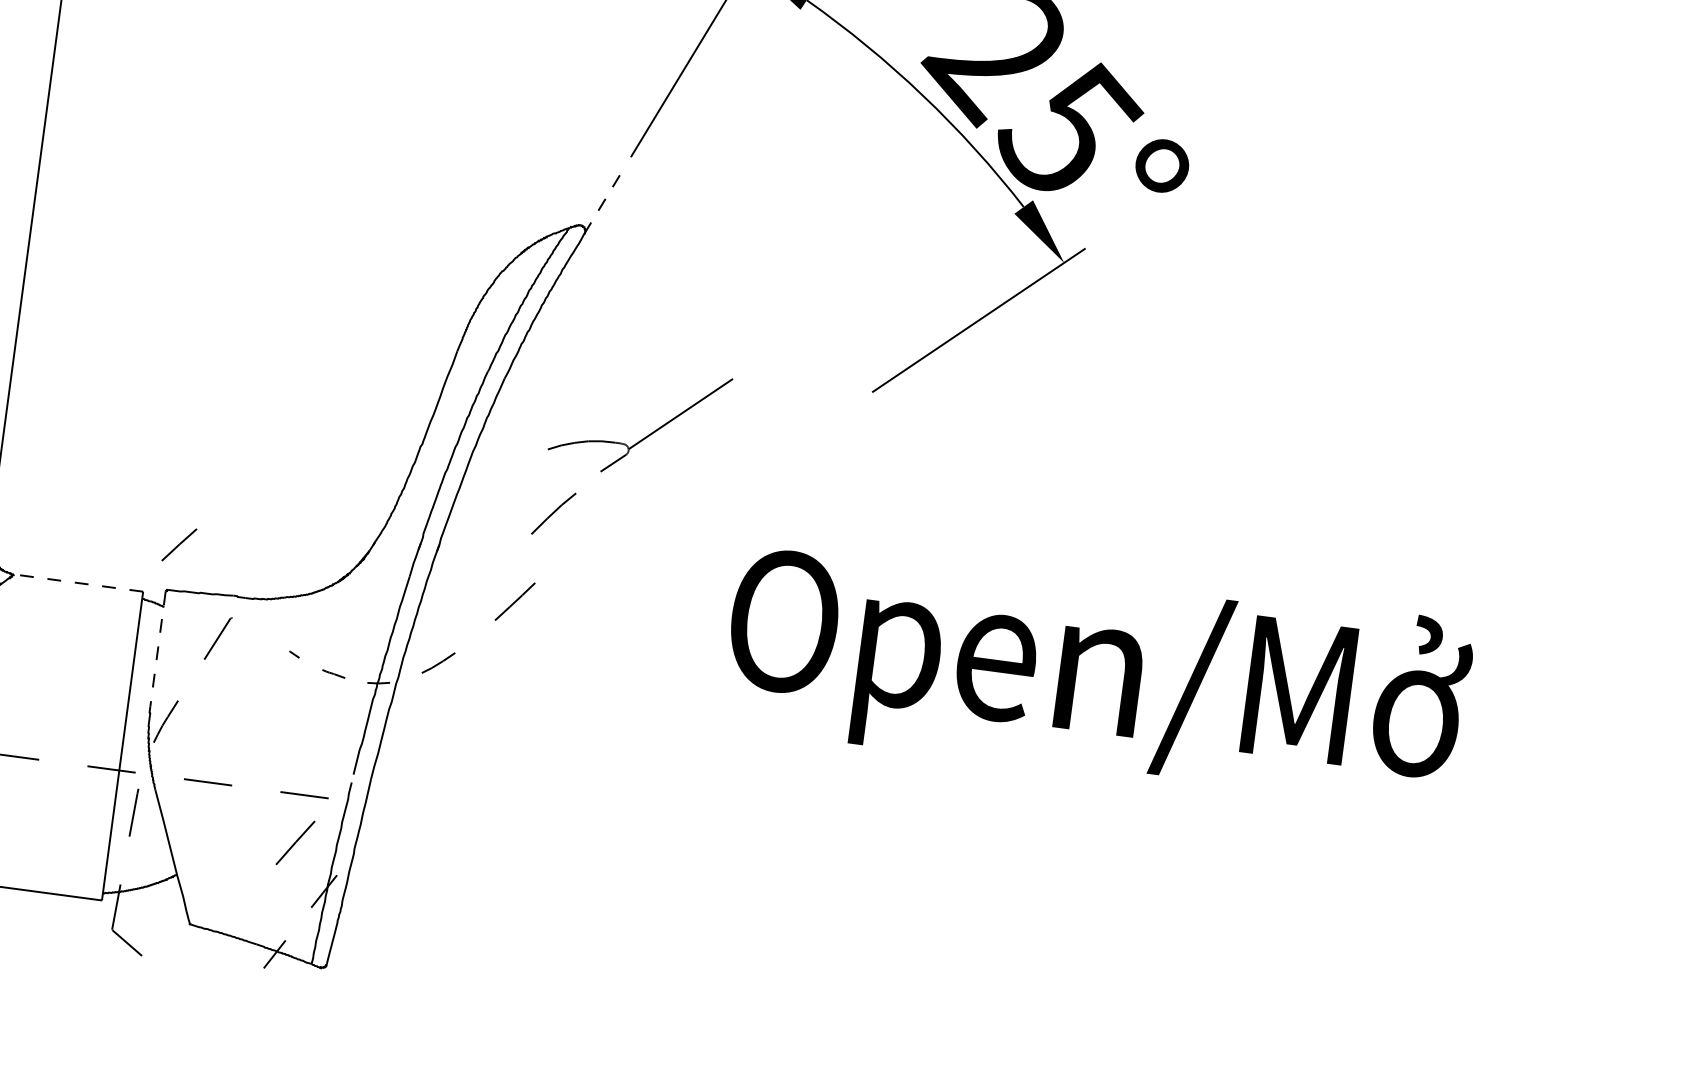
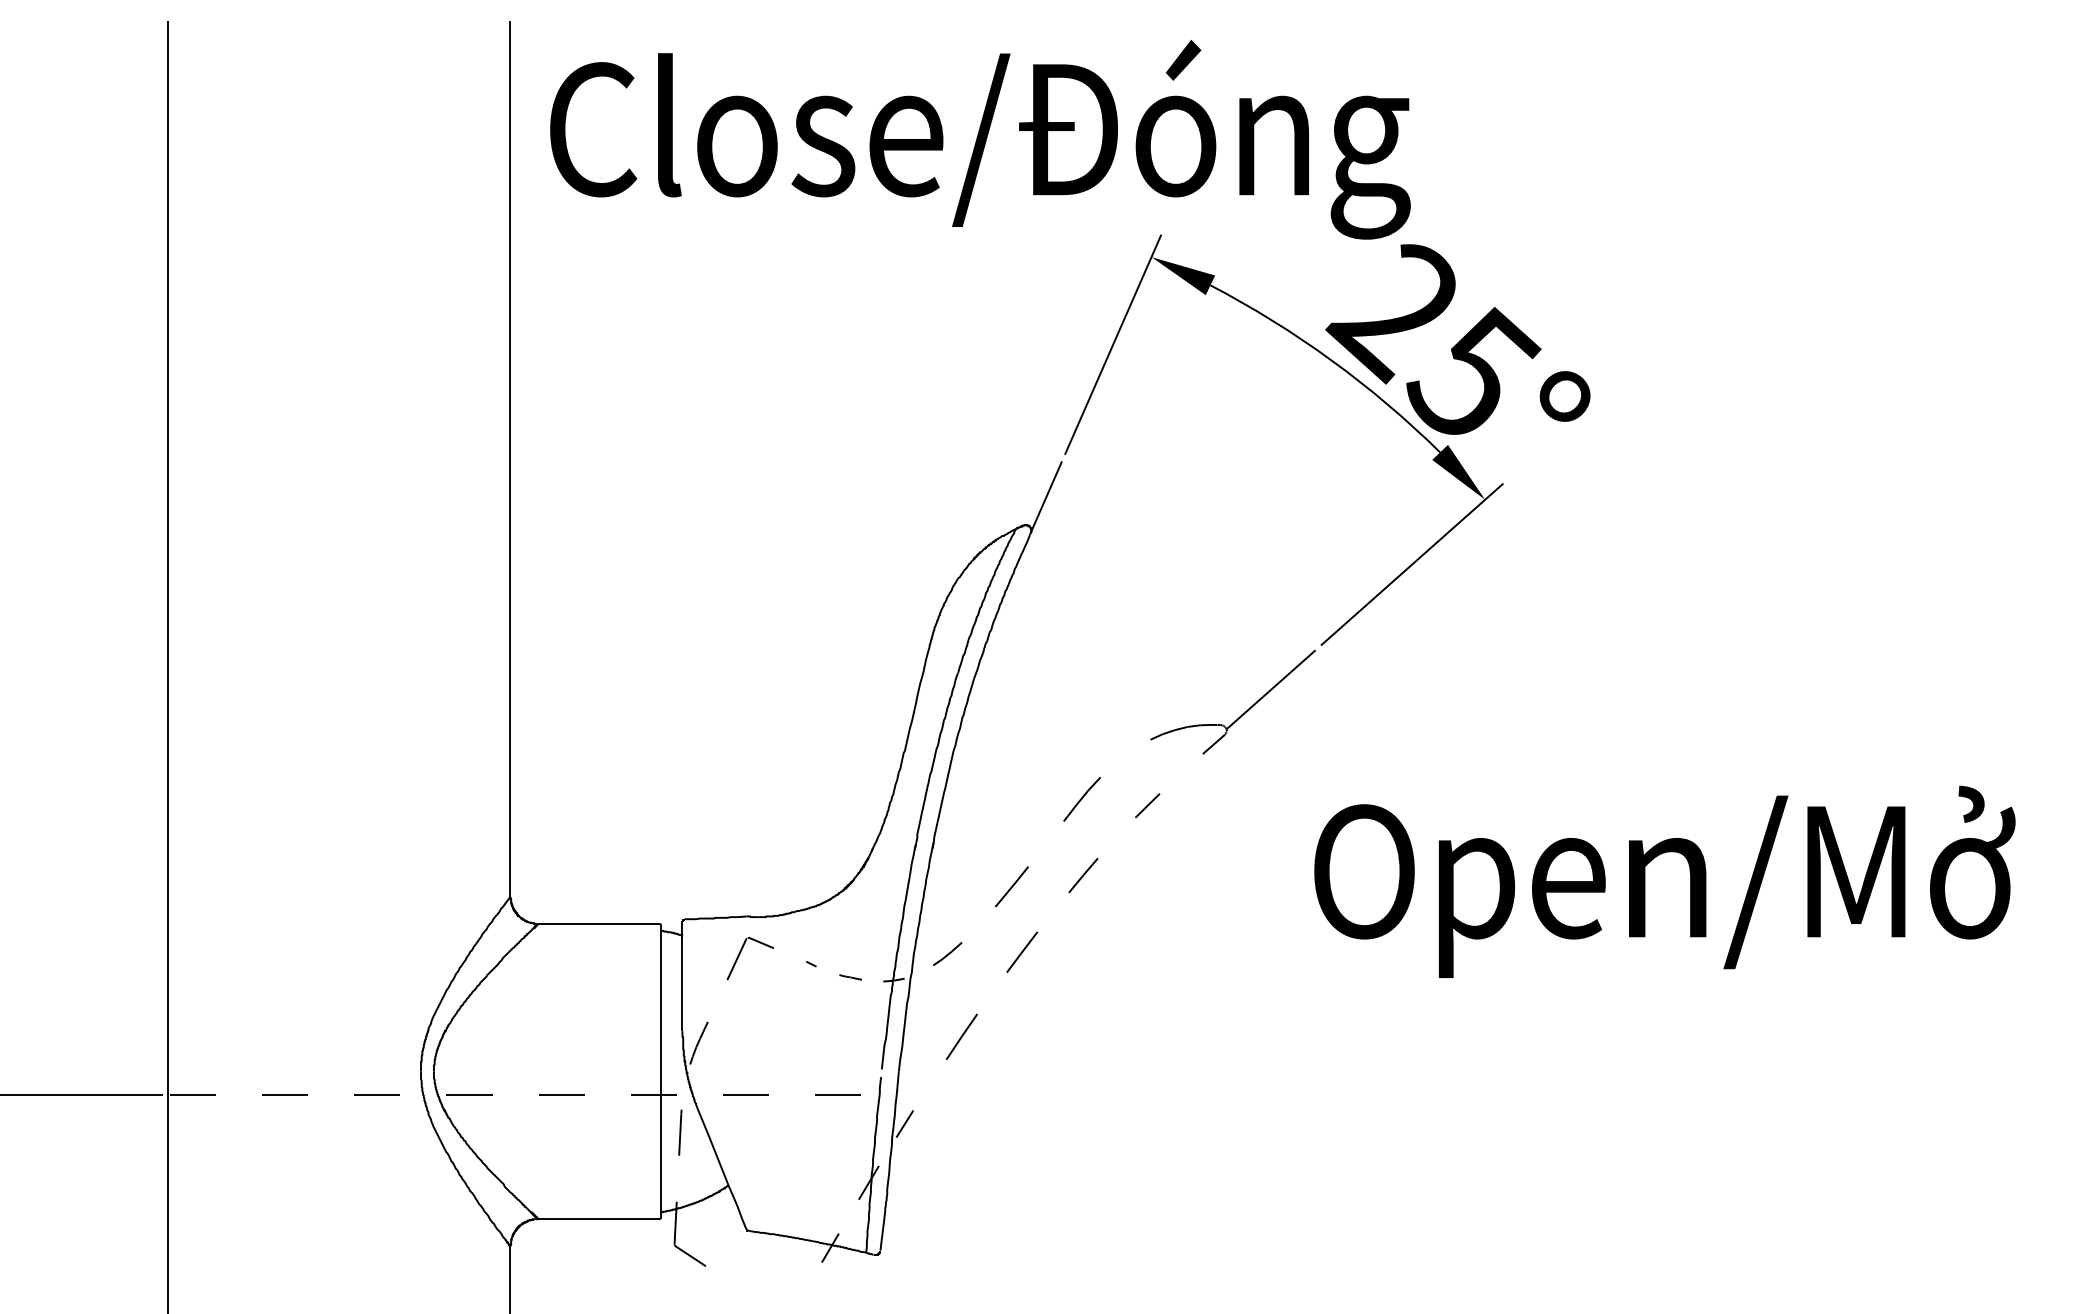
line: (605, 198) -> (1046, 496), dashed -> solid
part: (647, 434) -> (1242, 713), moved
line: (553, 513) -> (1081, 799), moved
line: (668, 535) -> (1147, 805), added
line: (179, 544) -> (1083, 875), moved
line: (78, 583) -> (599, 924), dashed -> solid
line: (244, 624) -> (760, 942), added
line: (158, 649) -> (682, 976), dashed -> solid
line: (517, 670) -> (1022, 951), added
text: (1097, 673) -> (1664, 881), moved
line: (369, 834) -> (904, 1123), added
line: (295, 842) -> (961, 1036), moved

